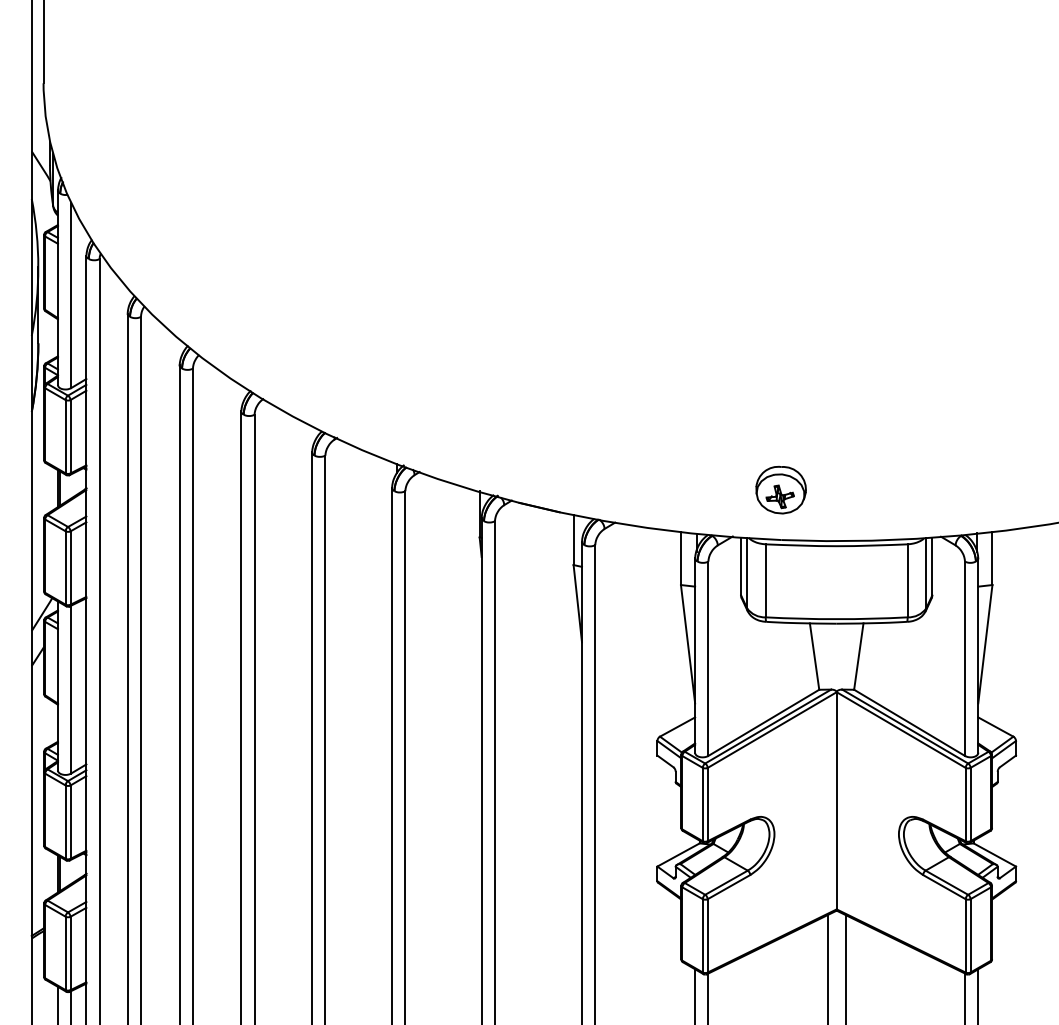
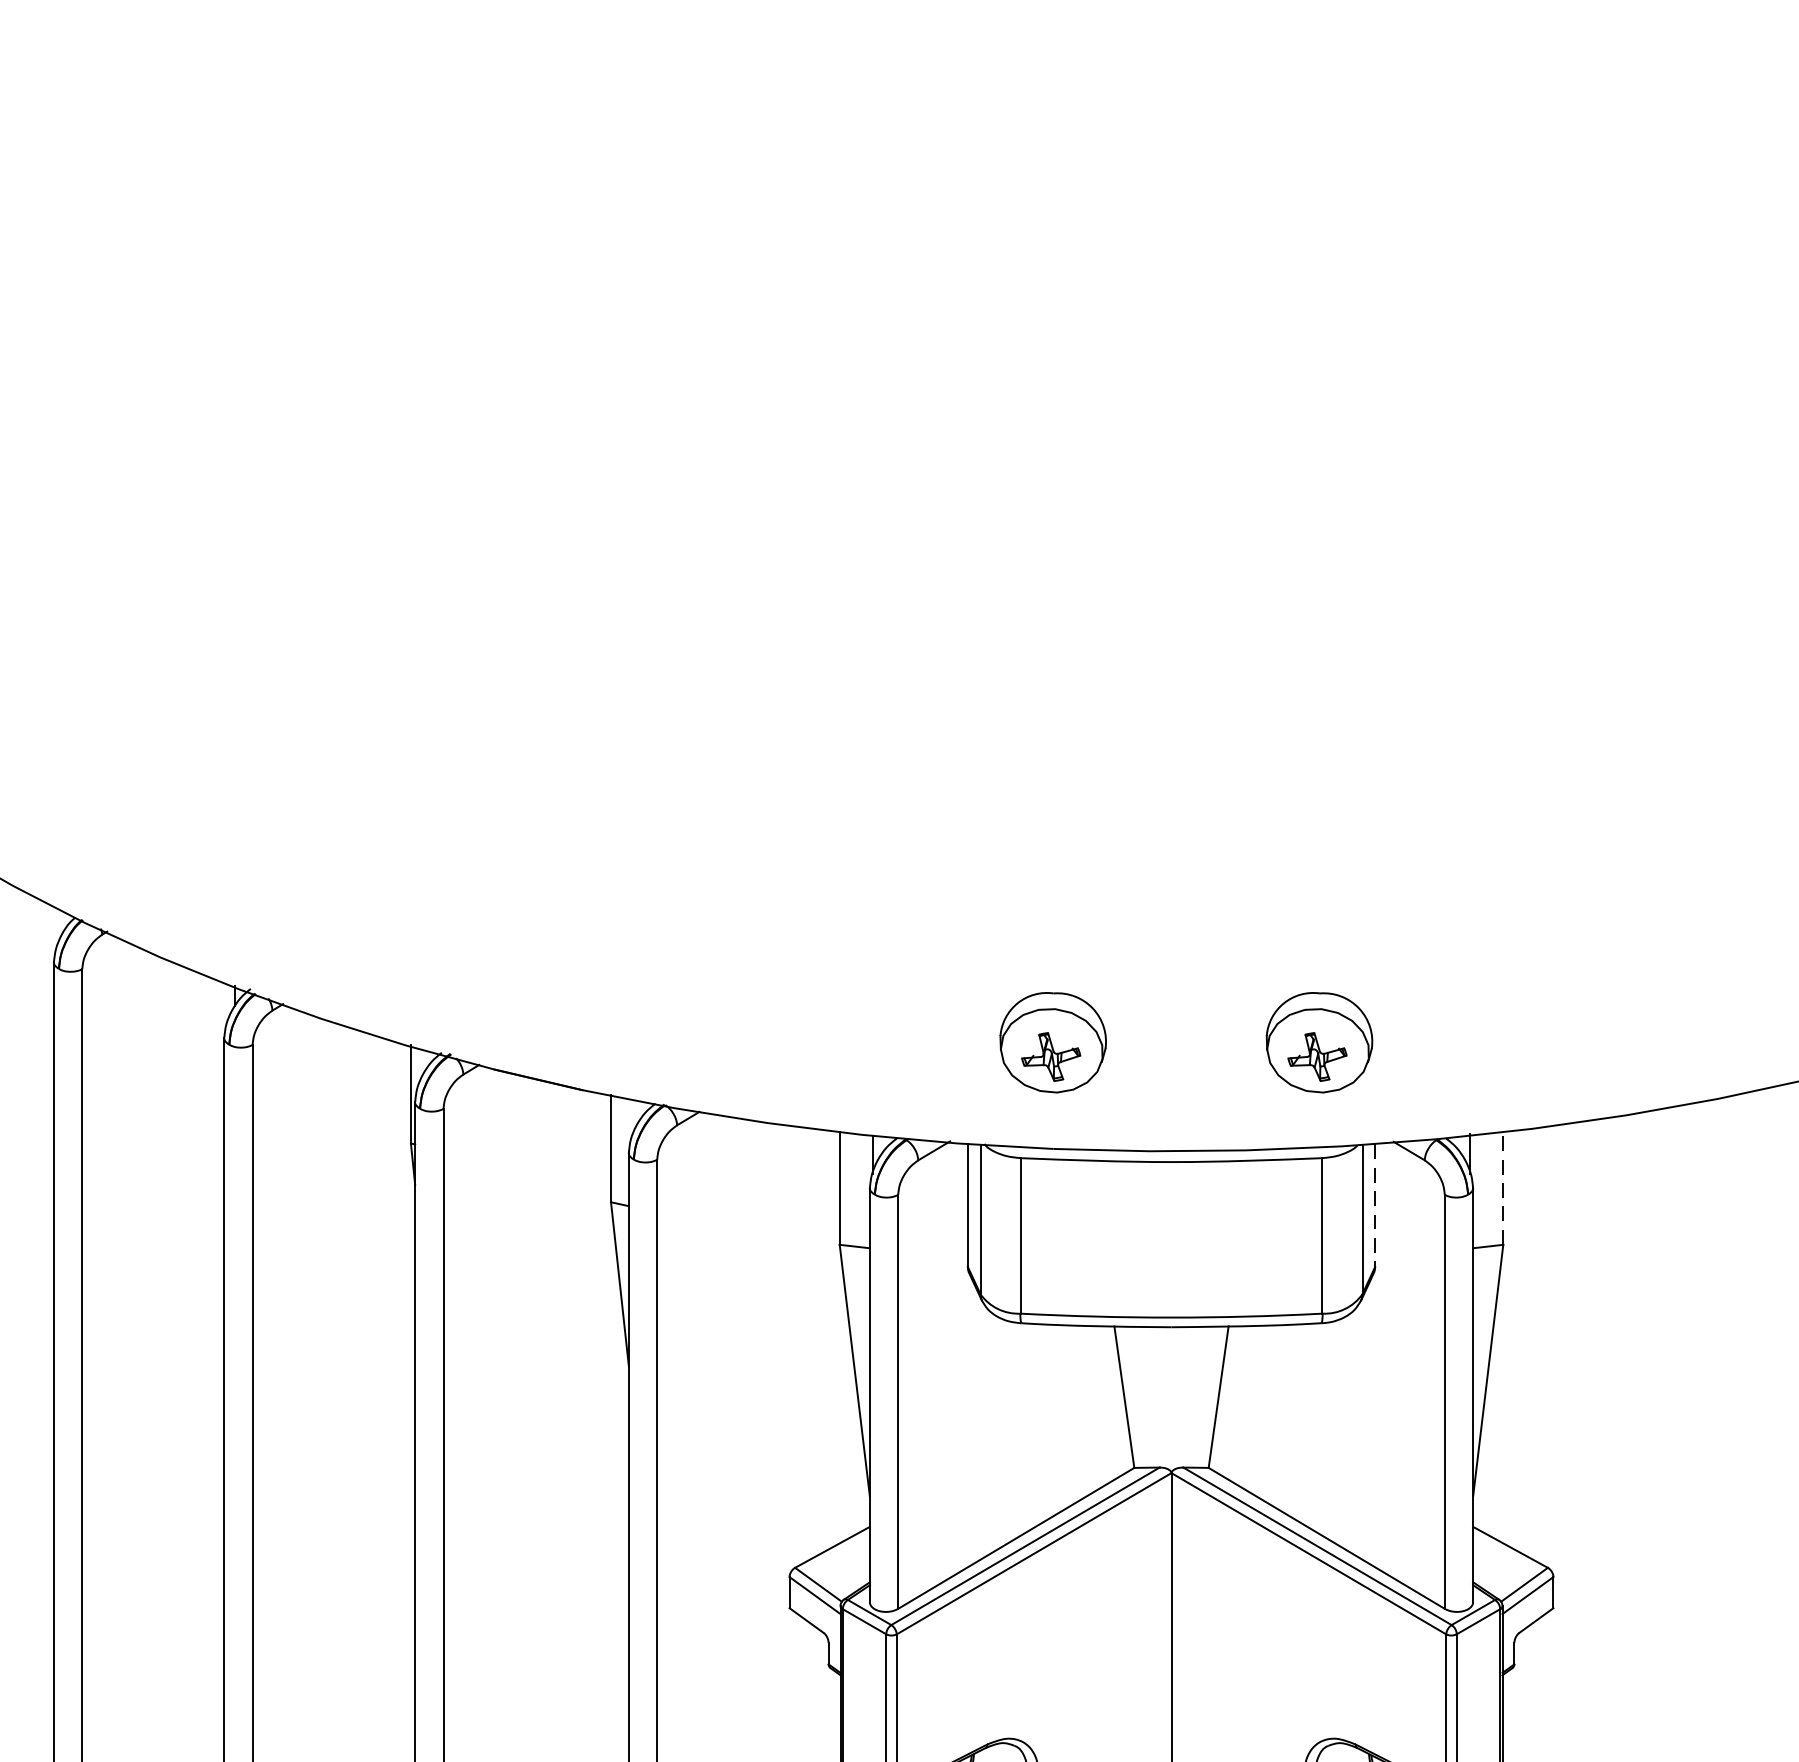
part: (905, 489) -> (1318, 1041), added
line: (992, 558) -> (1503, 1188), solid -> dashed
line: (932, 566) -> (1375, 1205), solid -> dashed

